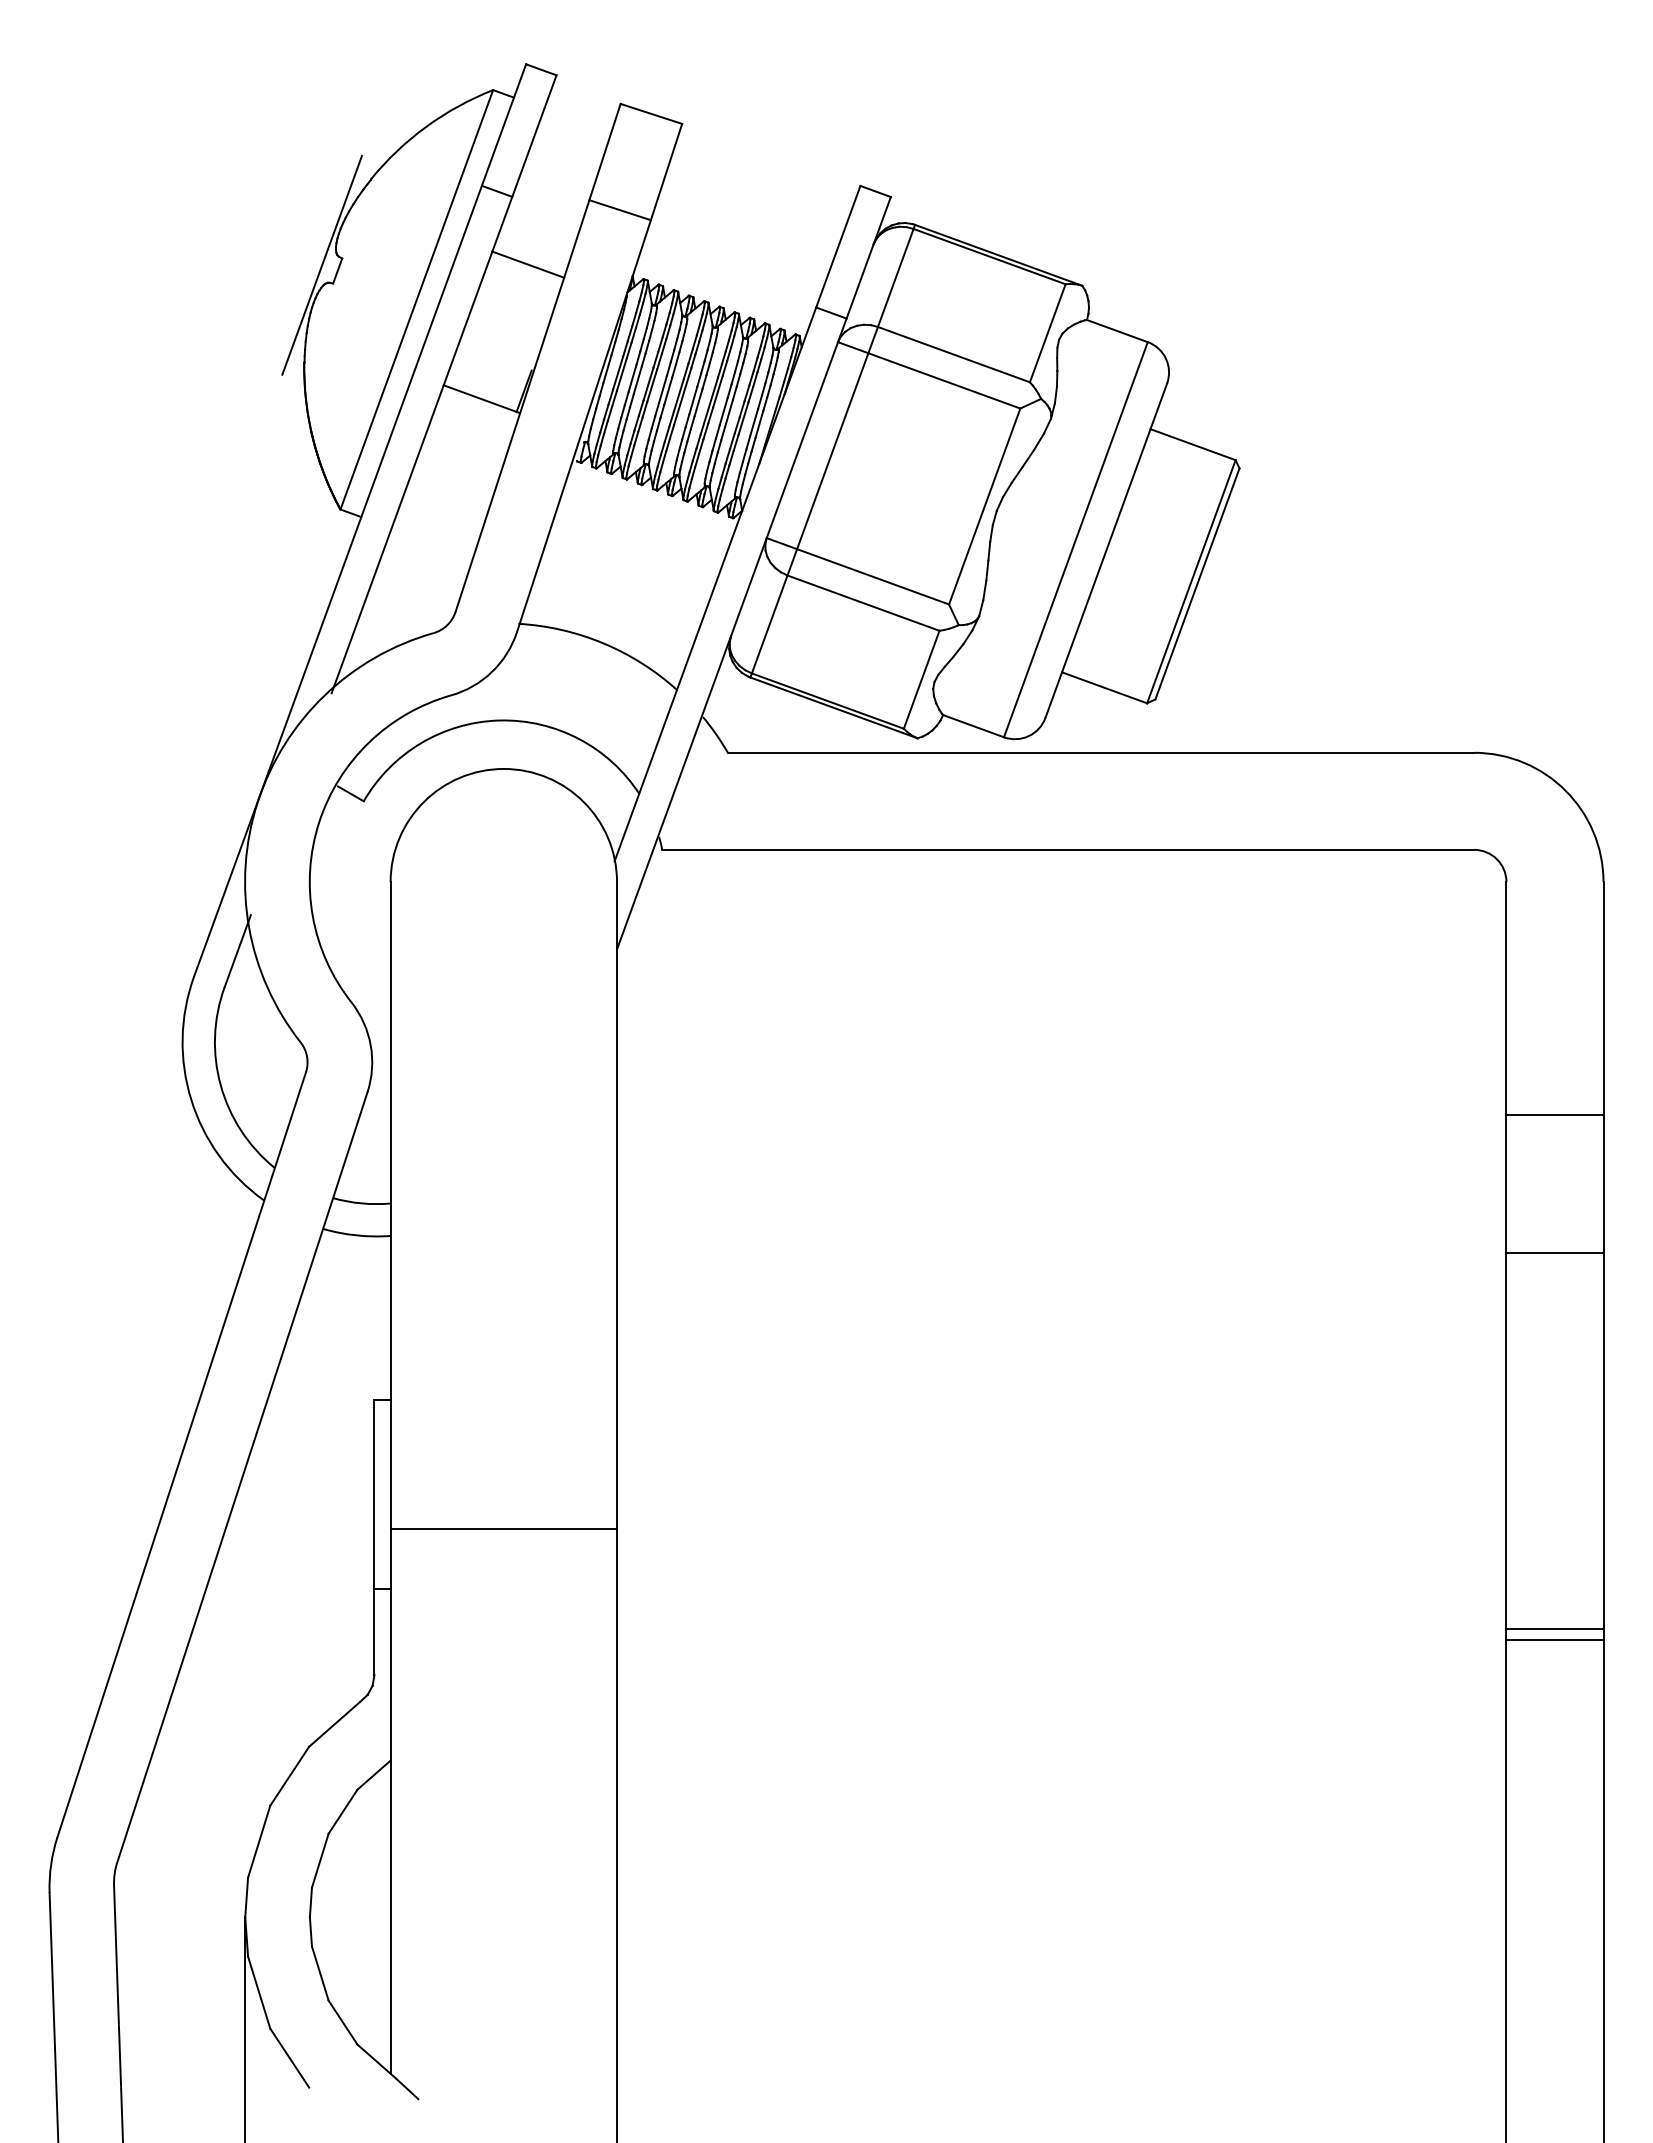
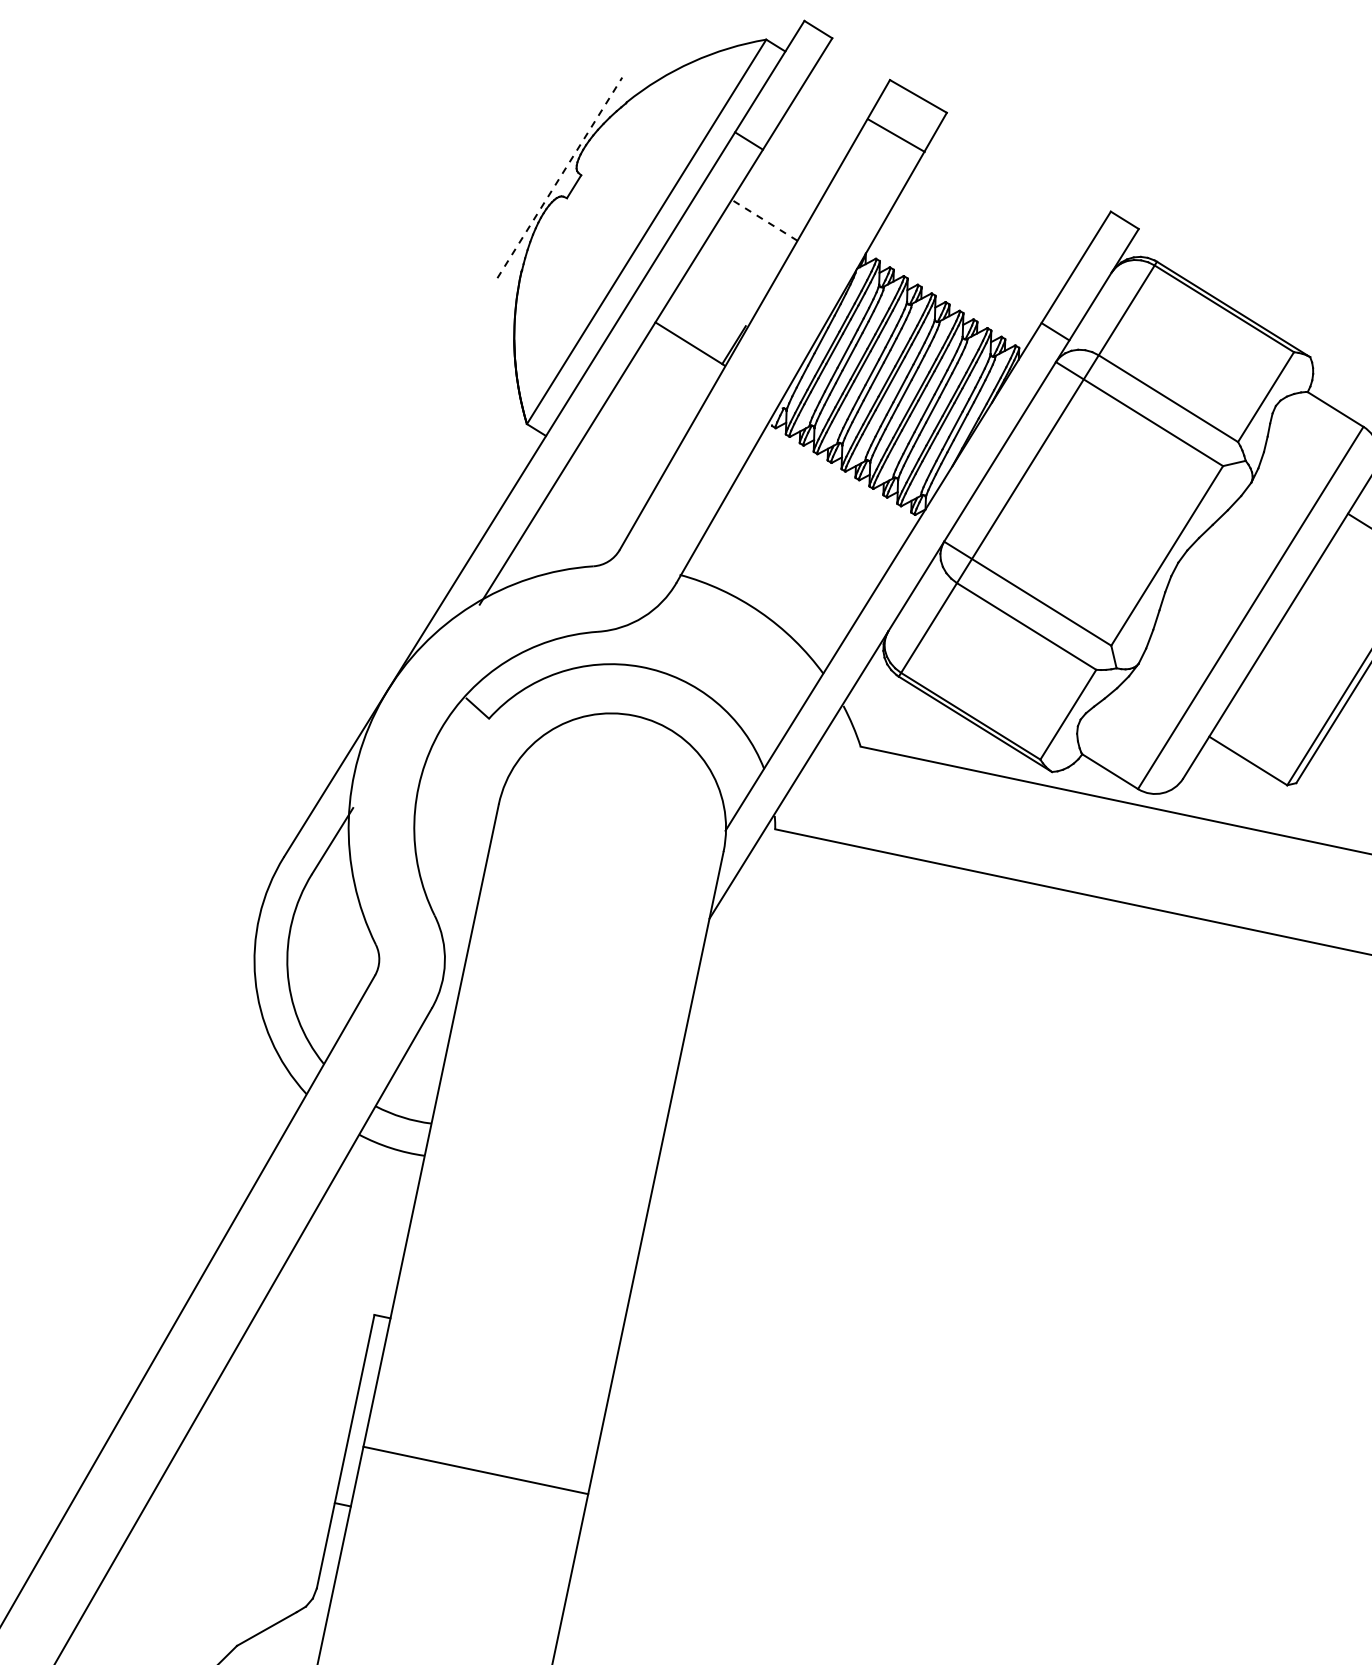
line: (619, 210) -> (895, 135), moved
line: (322, 264) -> (560, 177), solid -> dashed
line: (527, 264) -> (763, 219), solid -> dashed

